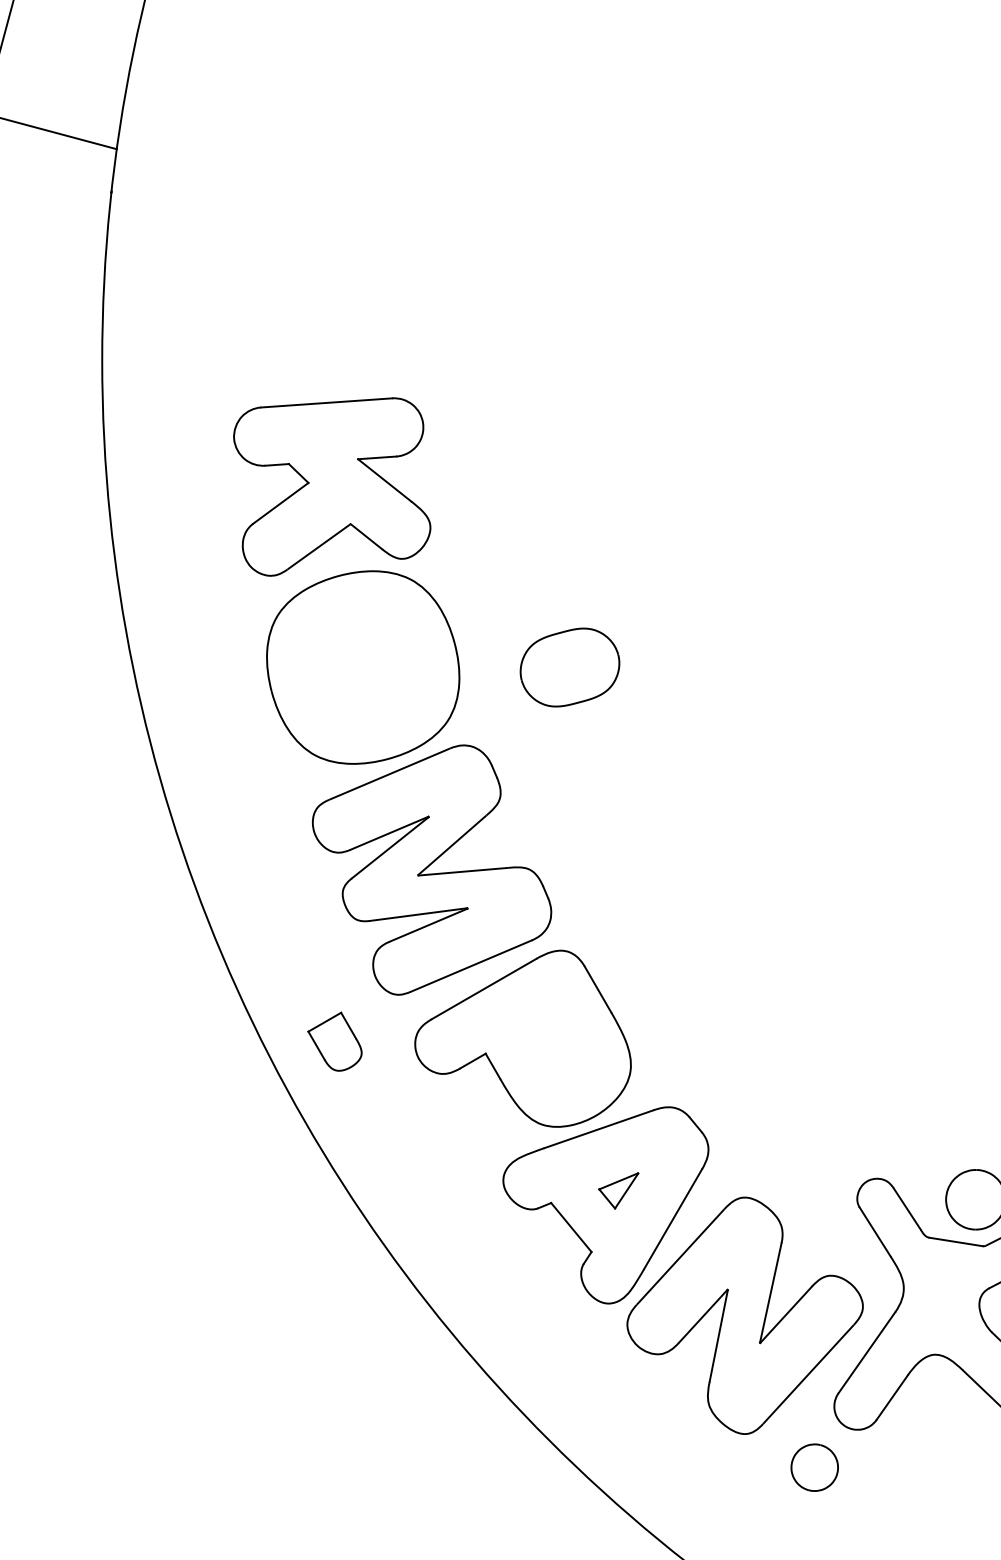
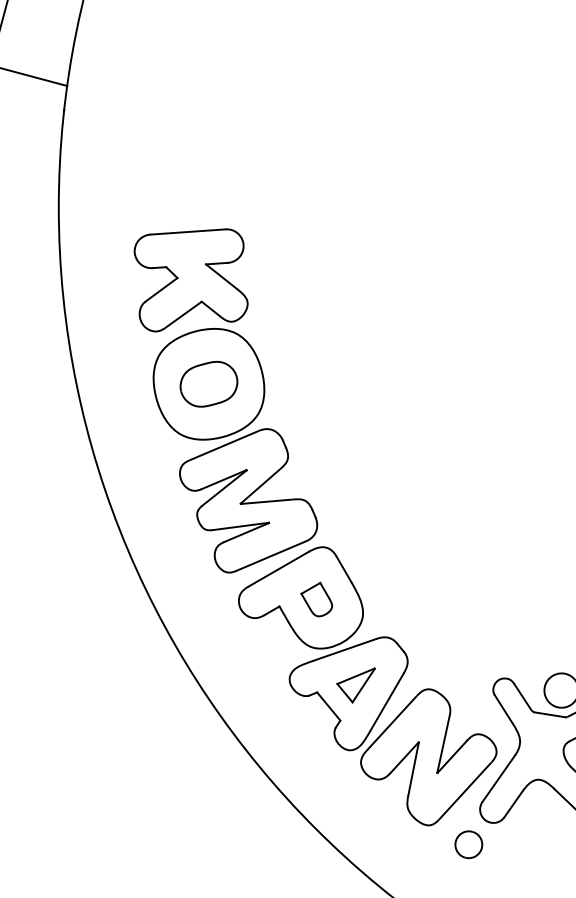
part: (569, 667) -> (208, 384), moved
part: (334, 1041) -> (316, 599), moved
part: (617, 1190) -> (355, 685), size x1.67

